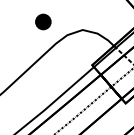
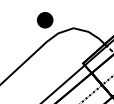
part: (43, 21) -> (45, 19), moved

